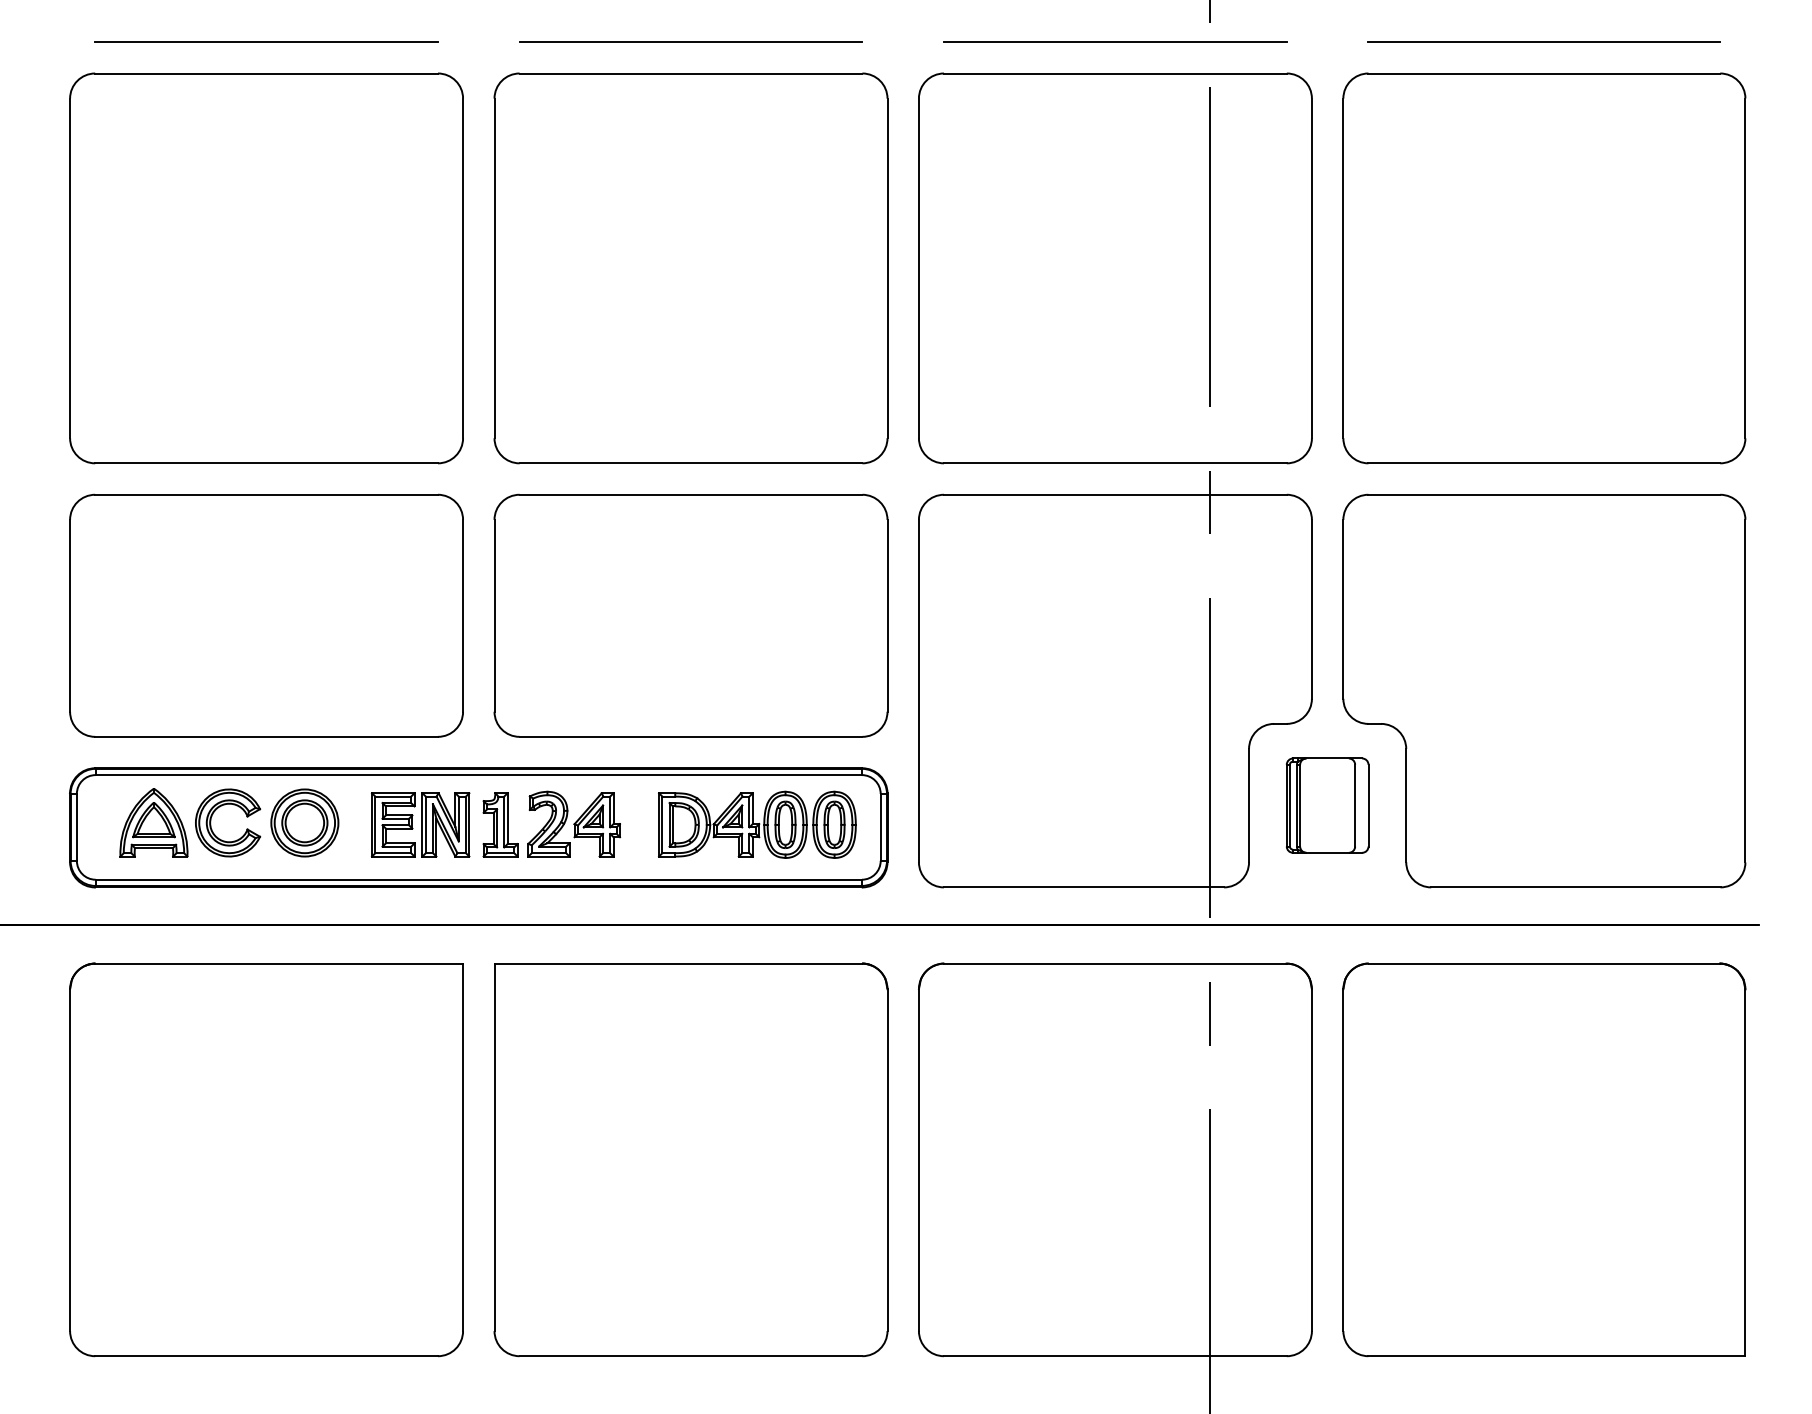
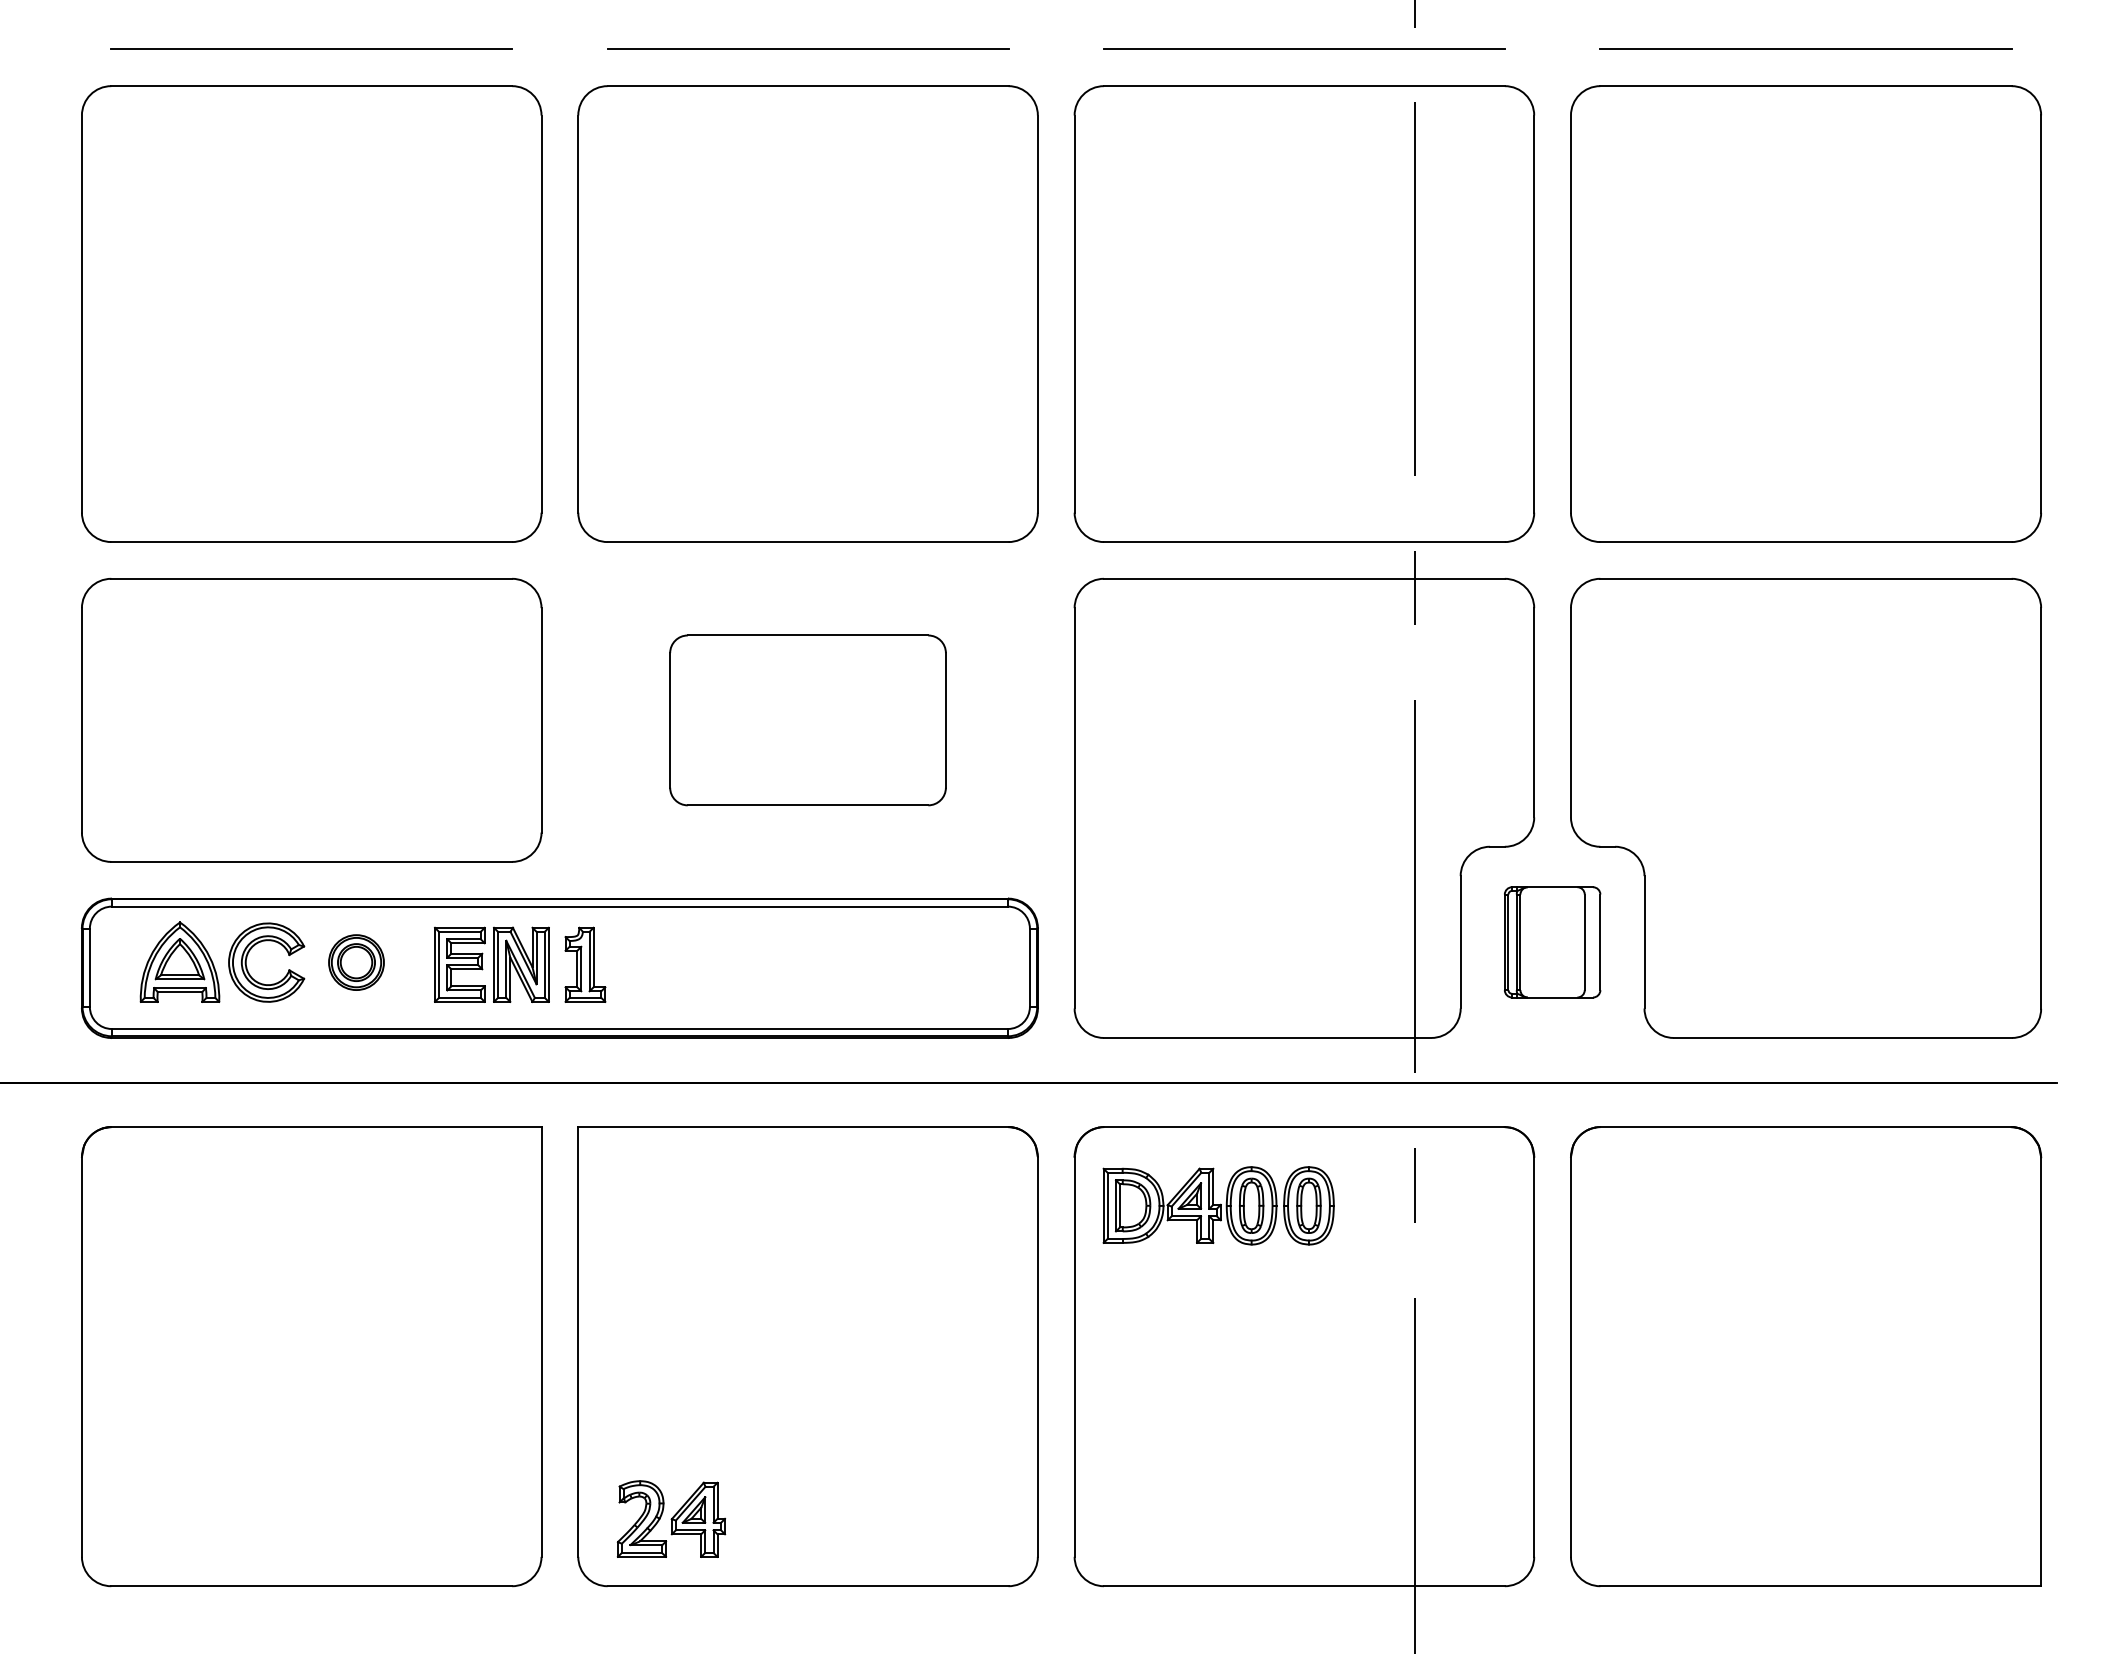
part: (690, 615) -> (807, 720), size x0.6
part: (304, 822) -> (356, 962), size x0.7
part: (574, 823) -> (671, 1518), moved
part: (757, 824) -> (1218, 1205), moved

